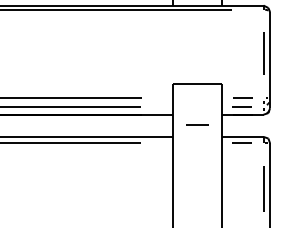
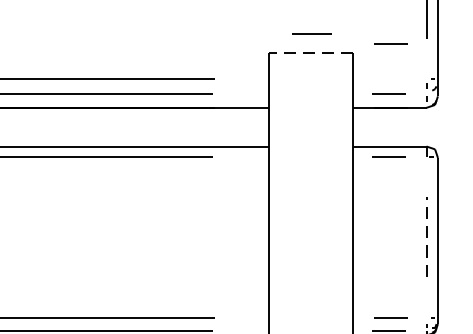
line: (196, 83) -> (309, 53), solid -> dashed
line: (242, 97) -> (389, 42), moved
line: (197, 124) -> (311, 32), moved
line: (263, 188) -> (426, 236), solid -> dashed

